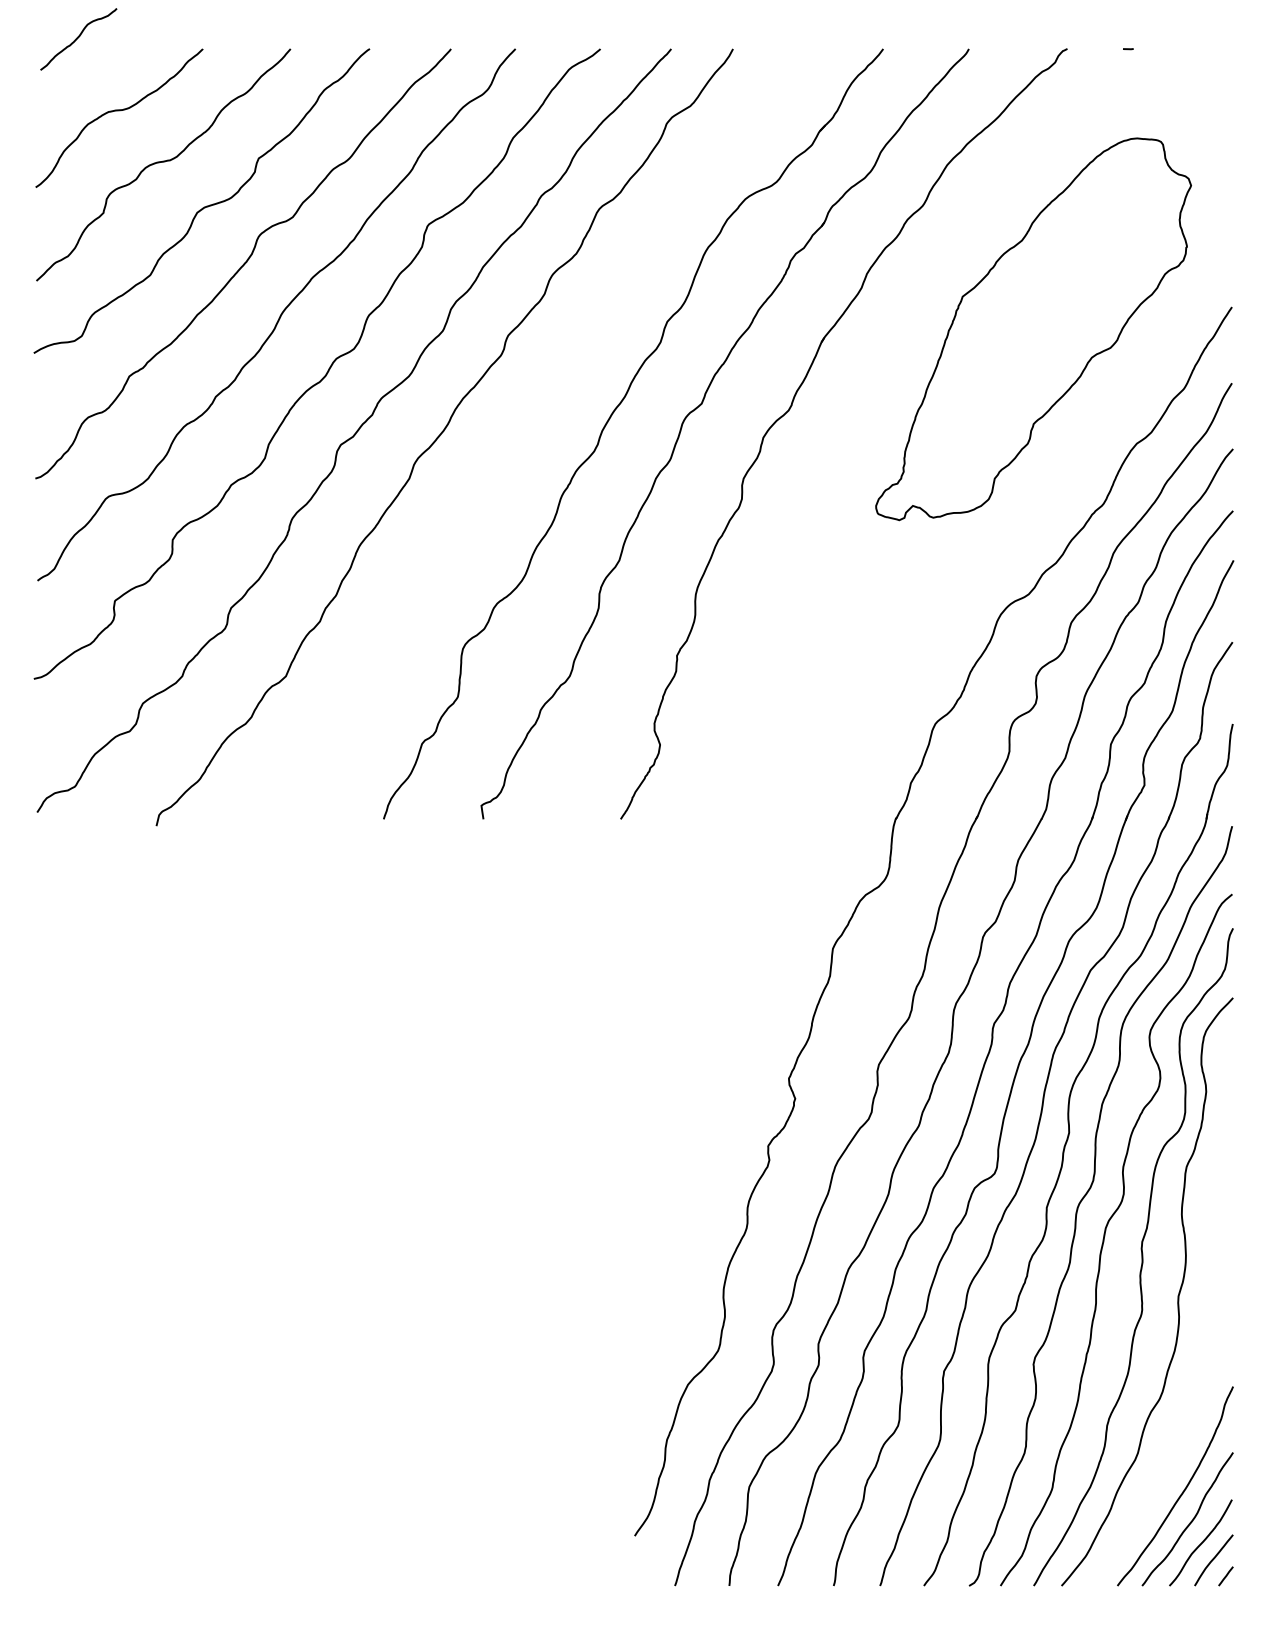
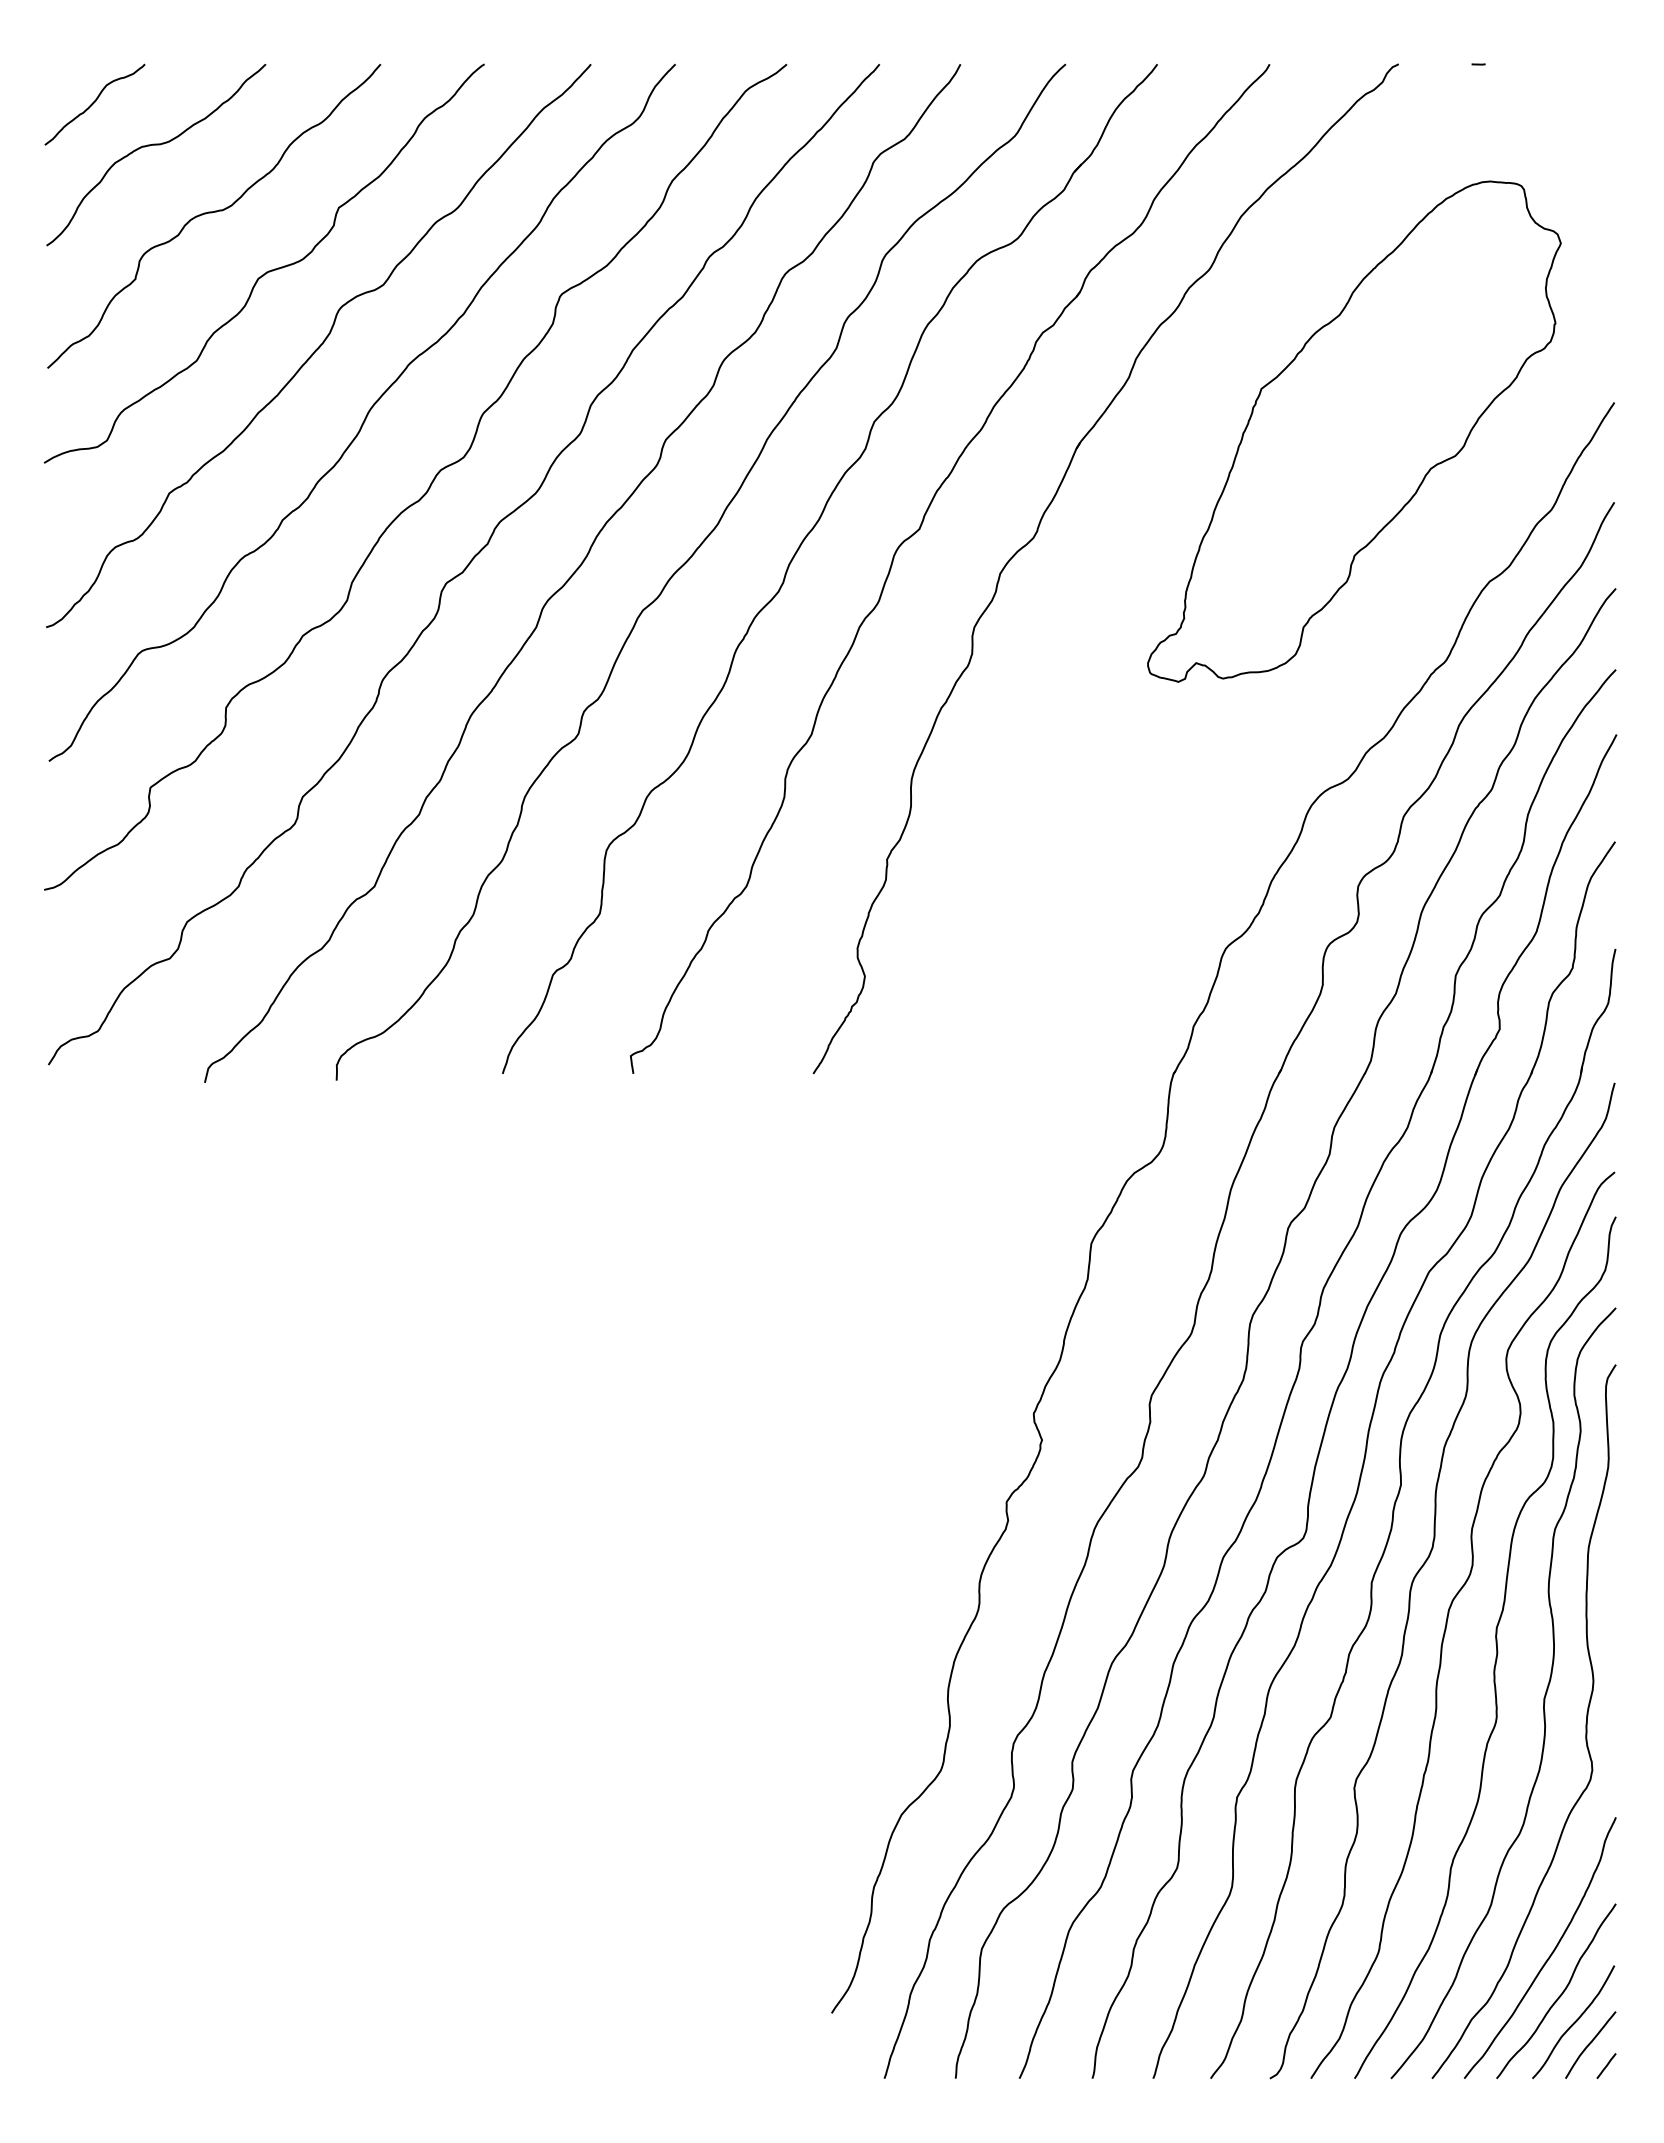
curve: (78, 38) -> (94, 103), moved
curve: (526, 427) -> (689, 560), added
curve: (1209, 1314) -> (1585, 1723), added

